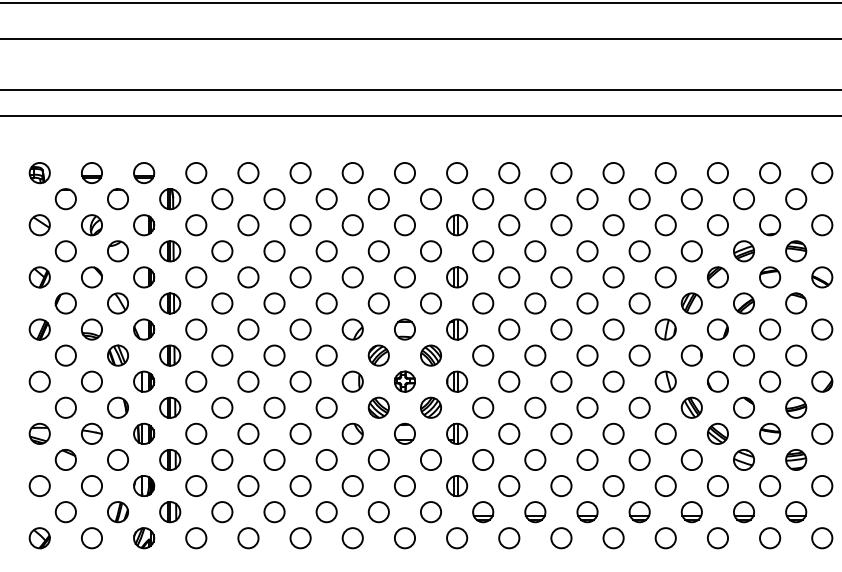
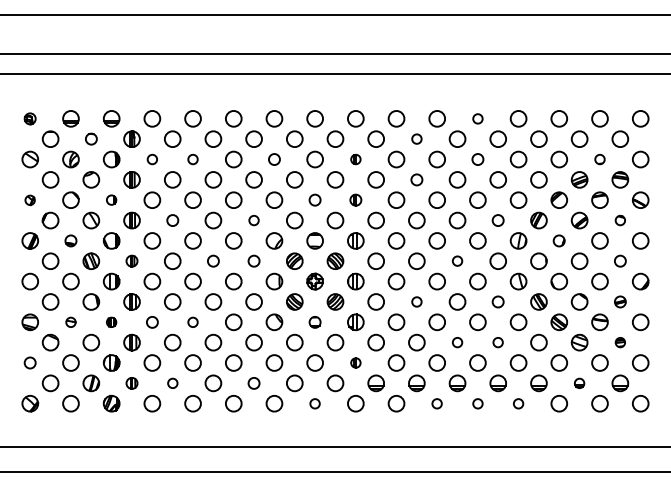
part: (38, 172) -> (29, 118), size x0.7
circle: (613, 172) -> (477, 118), size x0.6
part: (118, 198) -> (91, 138), size x0.7
circle: (534, 198) -> (416, 138), size x0.6
circle: (196, 225) -> (152, 159), size x0.6
circle: (247, 225) -> (192, 159), size x0.6
circle: (352, 225) -> (274, 159), size x0.7
part: (456, 225) -> (355, 159), size x0.6
circle: (613, 225) -> (477, 159), size x0.7
part: (769, 225) -> (599, 159), size x0.6
circle: (534, 250) -> (416, 179), size x0.7
part: (143, 276) -> (111, 199), size x0.6
circle: (404, 276) -> (314, 199), size x0.7
part: (456, 276) -> (355, 199), size x0.7
part: (38, 277) -> (29, 200), size x0.6
circle: (222, 303) -> (172, 220), size x0.7
circle: (325, 303) -> (253, 220), size x0.6
circle: (638, 303) -> (497, 220), size x0.7
part: (796, 303) -> (620, 220), size x0.6
part: (91, 329) -> (70, 240), size x0.7
circle: (716, 329) -> (558, 240), size x0.7
part: (169, 354) -> (131, 260), size x0.7
circle: (274, 354) -> (213, 260), size x0.7
circle: (325, 354) -> (253, 260), size x0.7
circle: (587, 354) -> (457, 260), size x0.6
circle: (796, 354) -> (620, 260), size x0.7
circle: (534, 407) -> (416, 301), size x0.6
circle: (638, 407) -> (497, 301), size x0.7
part: (796, 407) -> (620, 301), size x0.7
part: (91, 434) -> (70, 322), size x0.6
part: (143, 434) -> (111, 322), size x0.6
circle: (196, 434) -> (152, 322), size x0.7
circle: (247, 434) -> (192, 322), size x0.6
part: (404, 434) -> (314, 322), size x0.7
circle: (587, 459) -> (457, 342), size x0.6
circle: (638, 459) -> (497, 342), size x0.6
part: (796, 459) -> (620, 342), size x0.6
circle: (38, 485) -> (29, 362), size x0.7
part: (456, 485) -> (355, 362), size x0.6
part: (169, 512) -> (131, 383), size x0.7
circle: (222, 512) -> (172, 383), size x0.6
circle: (325, 512) -> (253, 383), size x0.7
part: (743, 512) -> (579, 383), size x0.6
circle: (404, 537) -> (314, 403), size x0.6
circle: (560, 537) -> (436, 403), size x0.6
circle: (613, 537) -> (477, 403), size x0.6
circle: (665, 537) -> (518, 403), size x0.6

